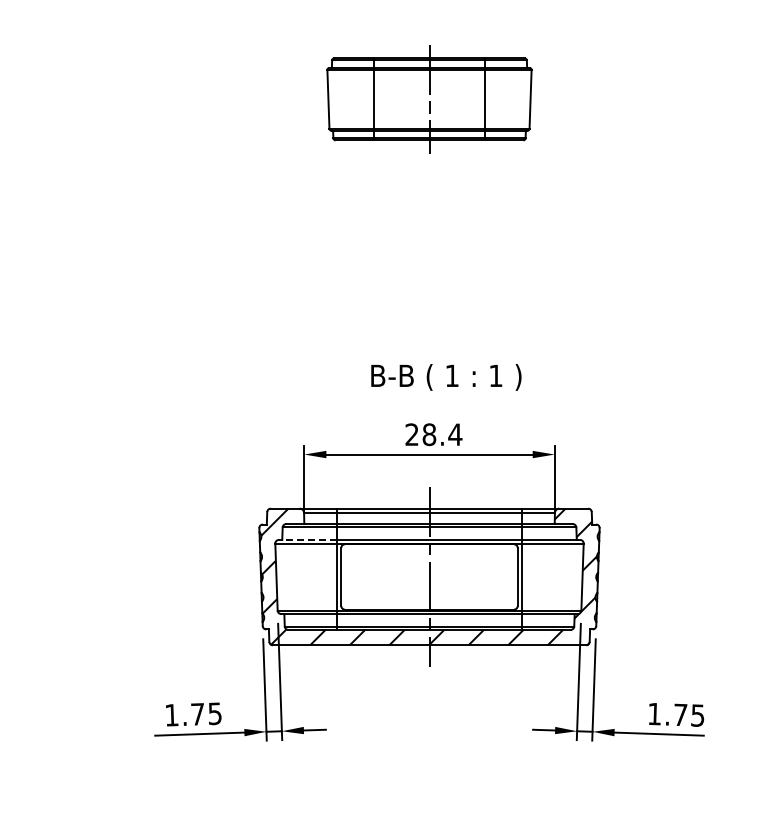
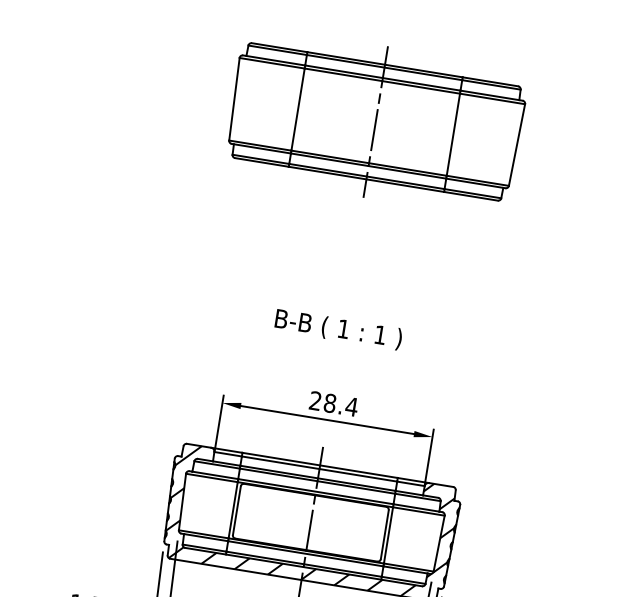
part: (429, 99) -> (375, 122), size x1.67
text: (446, 377) -> (338, 329), moved
line: (309, 539) -> (215, 474), dashed -> solid

